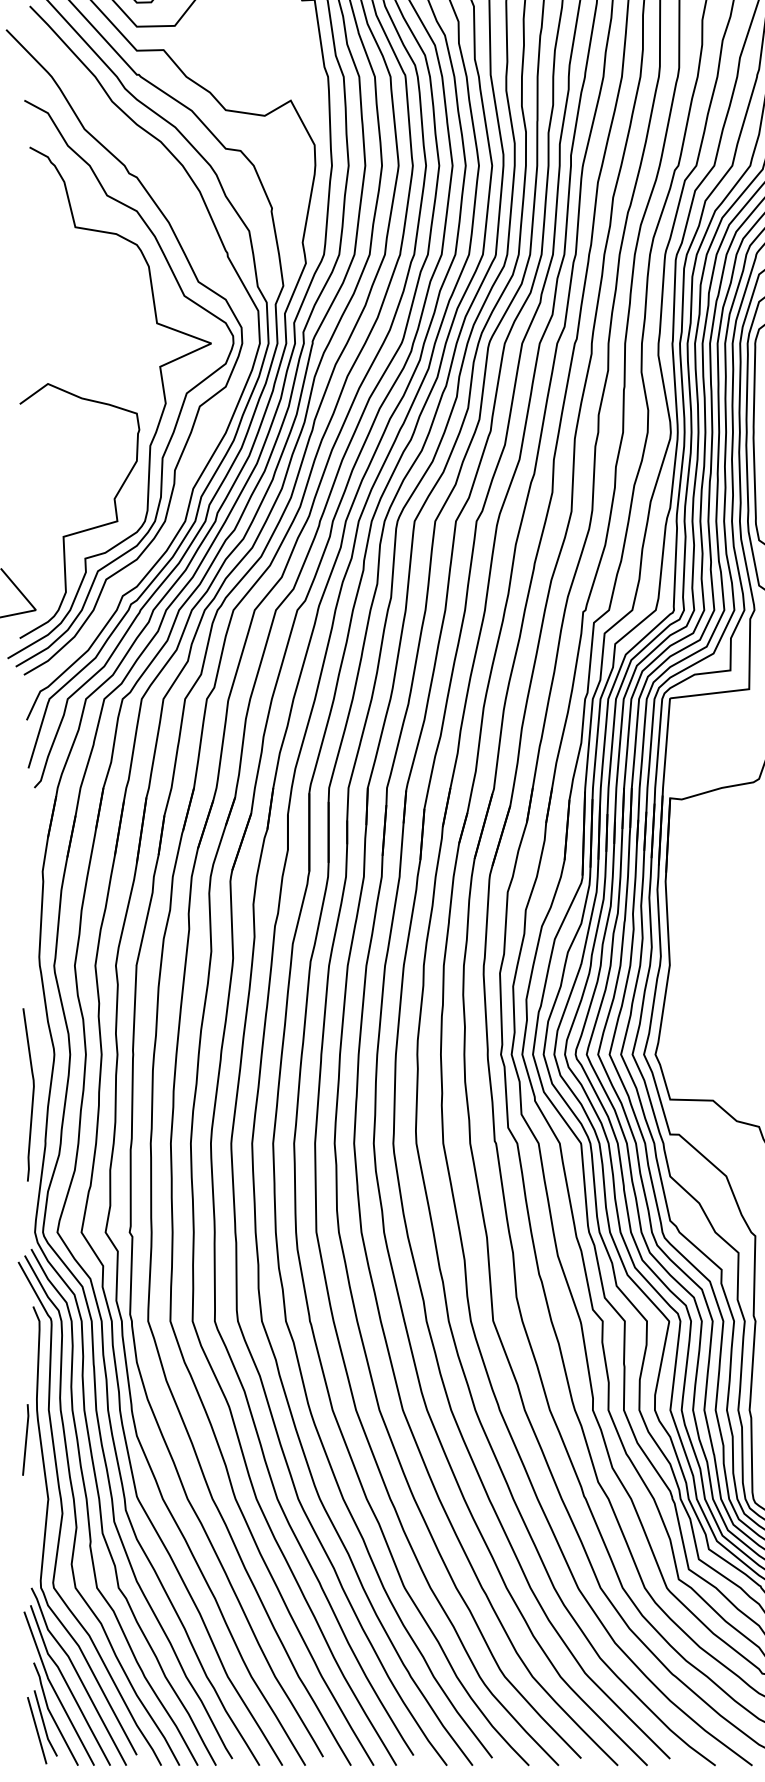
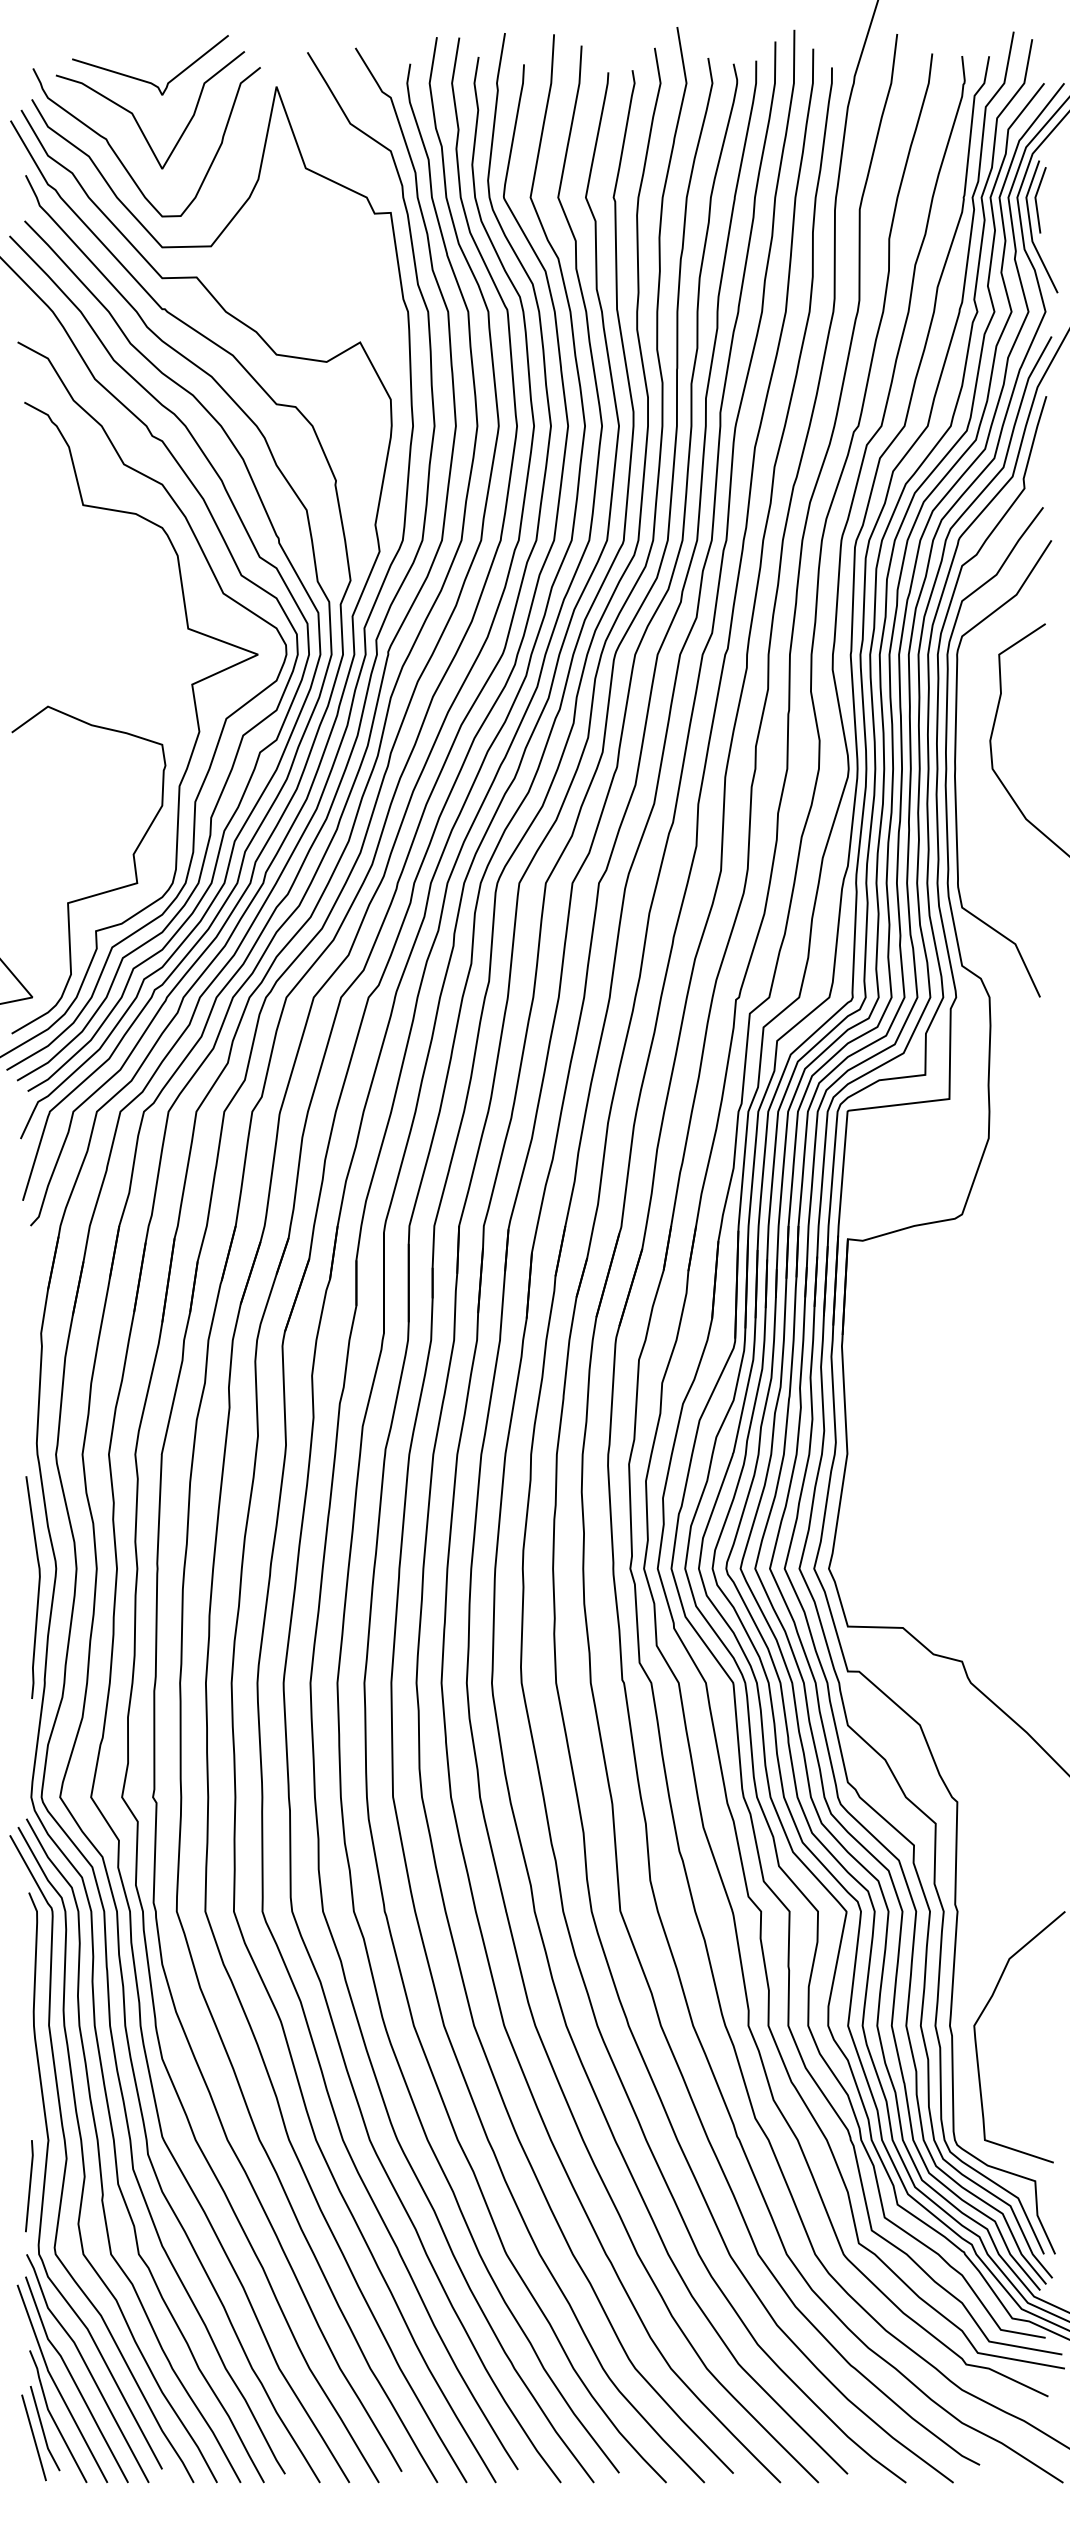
curve: (212, 418) -> (259, 751), added
curve: (32, 1094) -> (38, 1587), moved
line: (25, 1440) -> (29, 2186), moved

